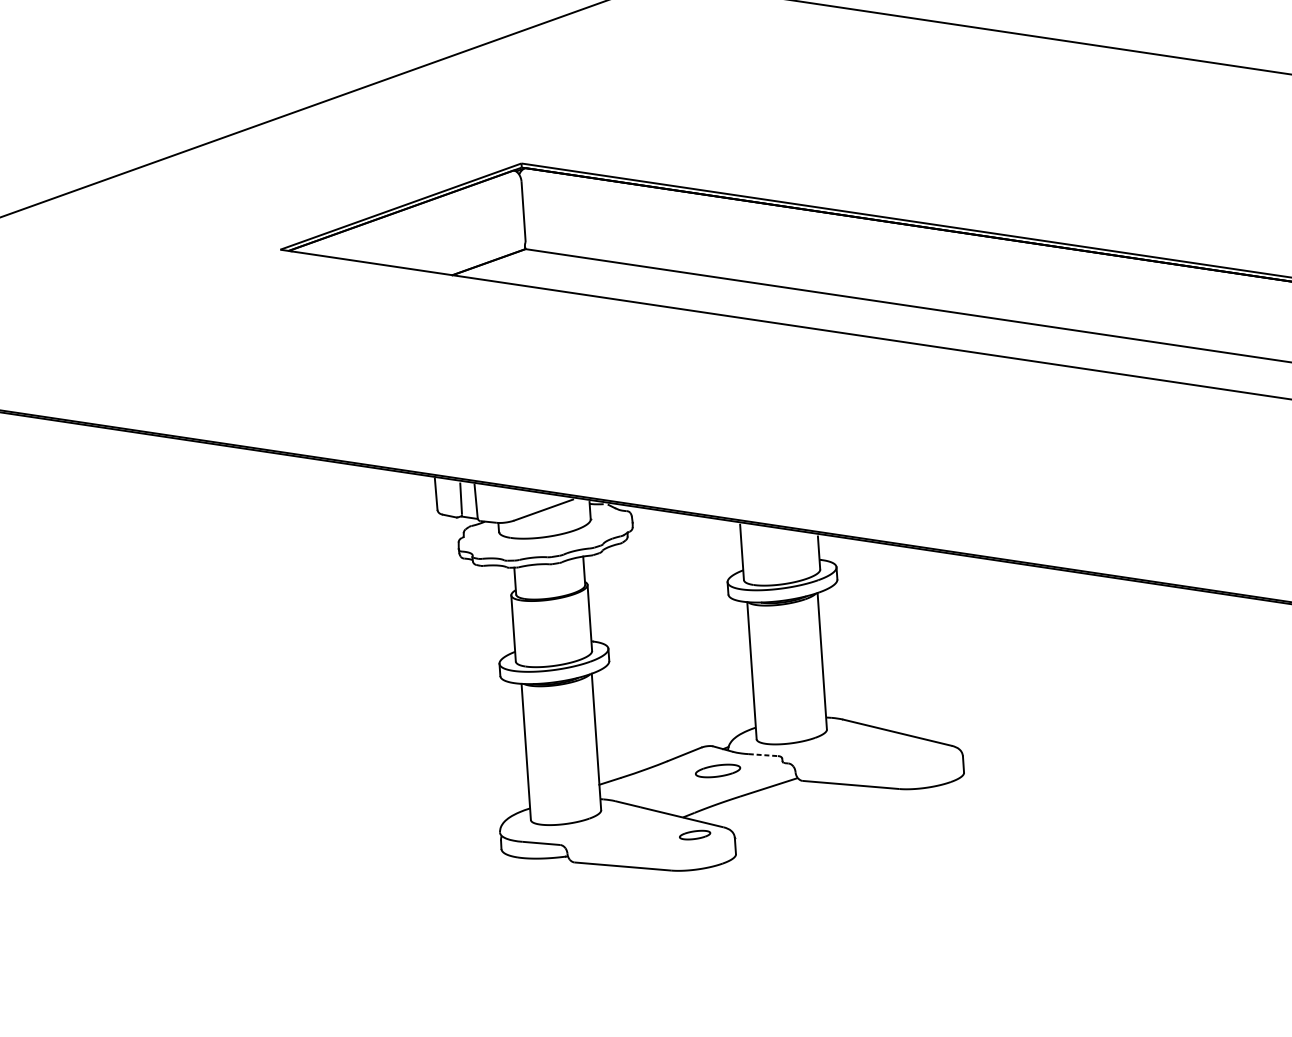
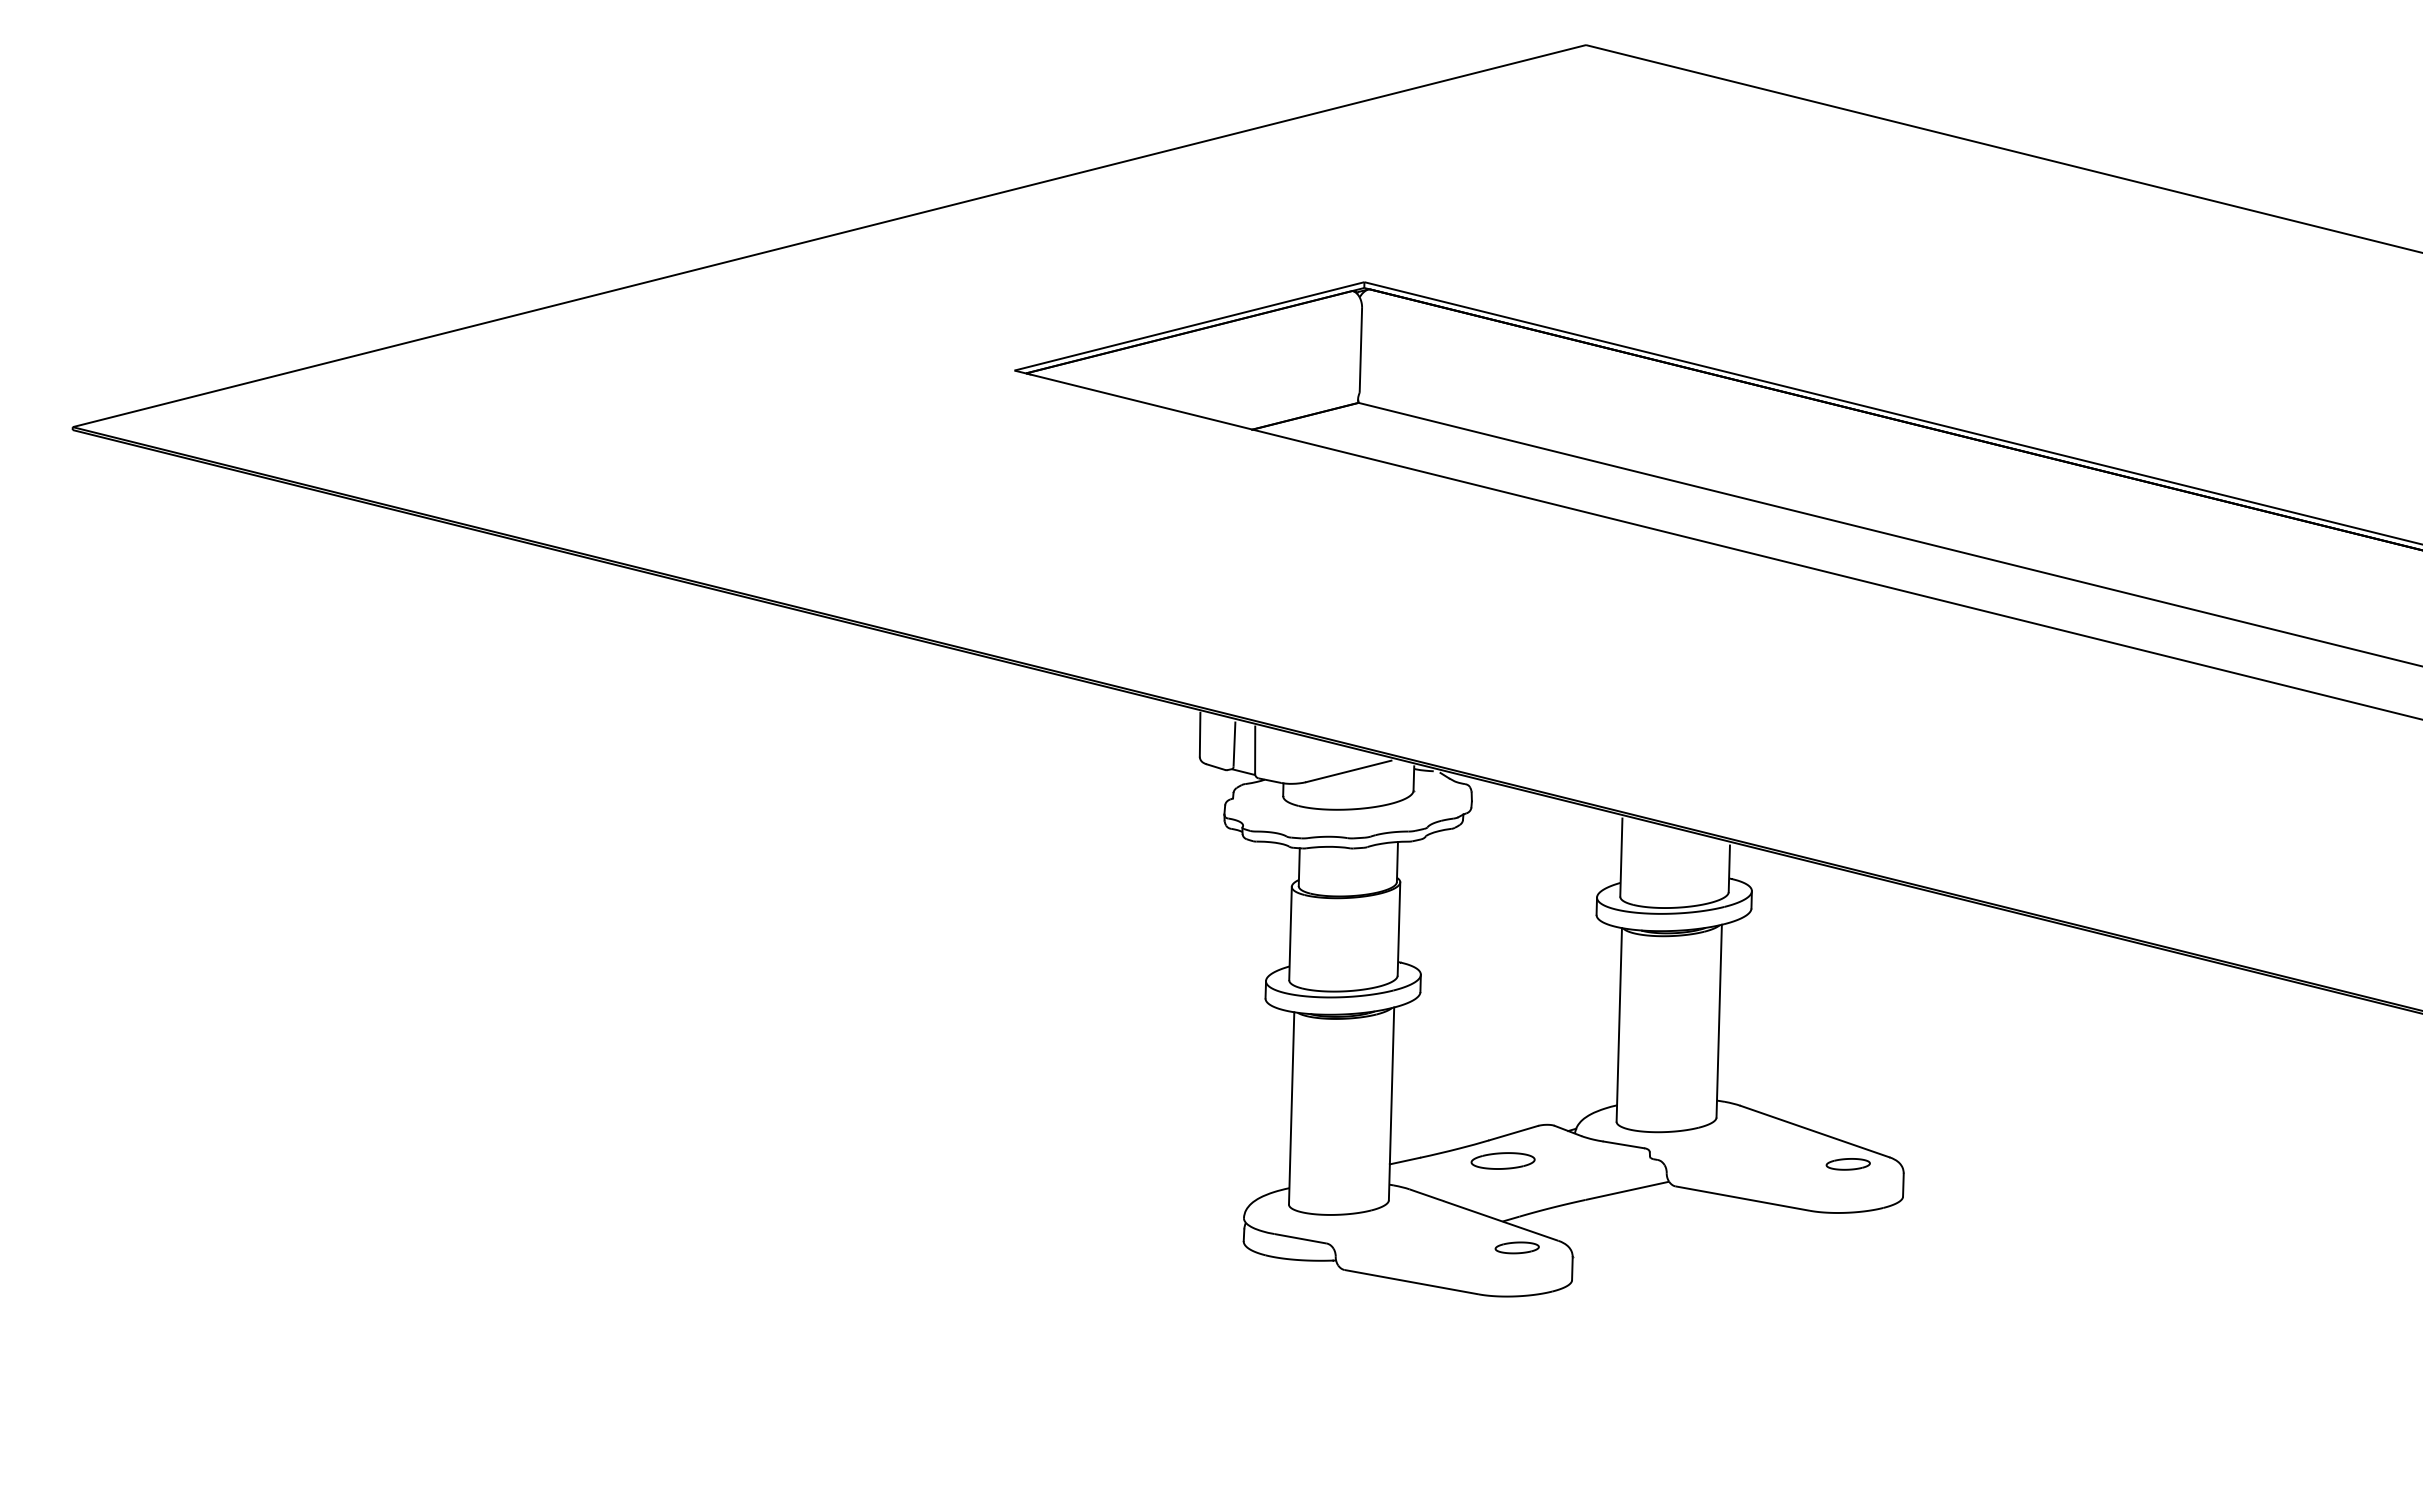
part: (922, 753) -> (1847, 1164), added
line: (763, 754) -> (1623, 1144), dashed -> solid
part: (717, 770) -> (1502, 1160), moved

